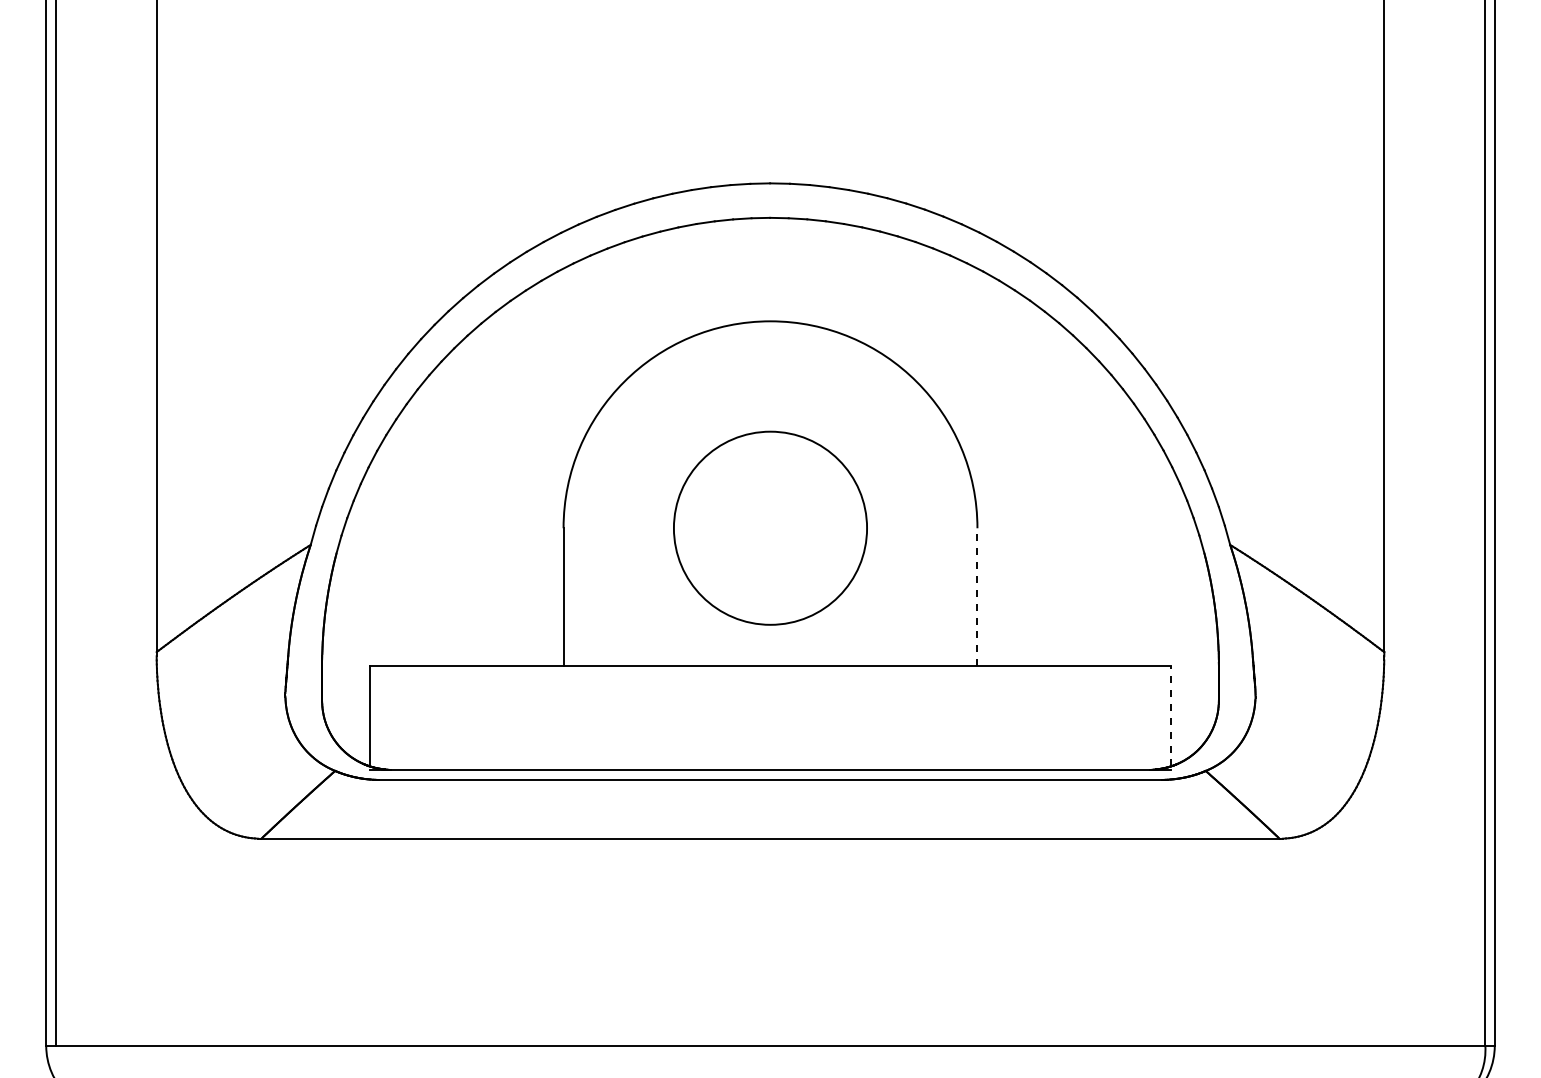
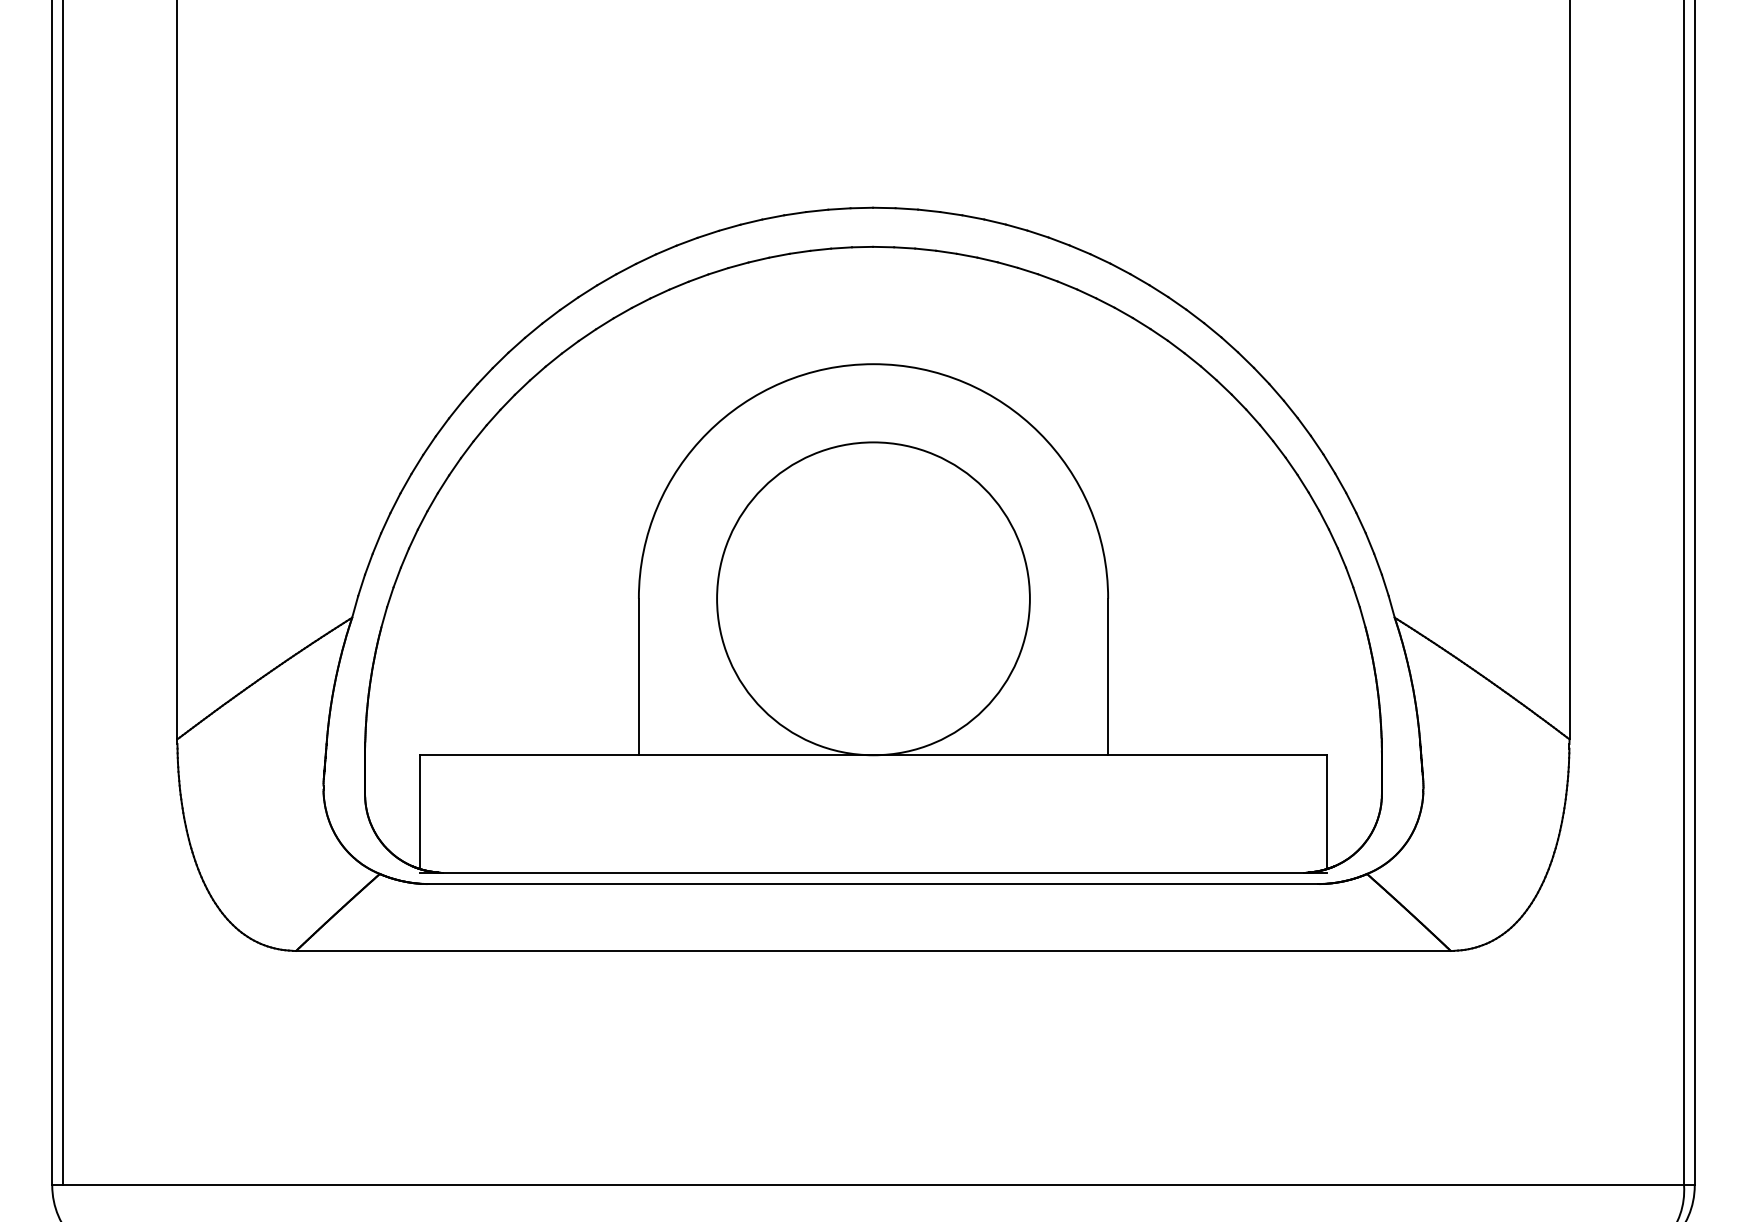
circle: (770, 528) -> (873, 599), size x1.43
line: (977, 597) -> (1108, 677), dashed -> solid
line: (1170, 715) -> (1327, 811), dashed -> solid

